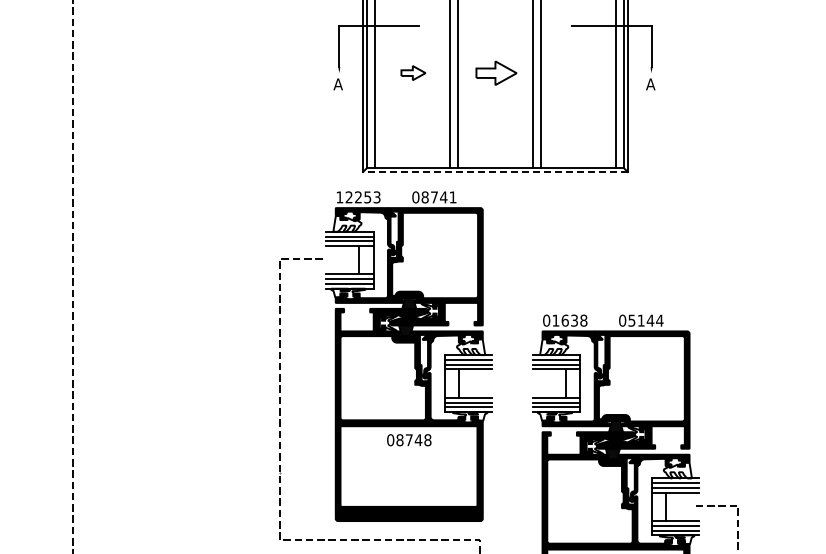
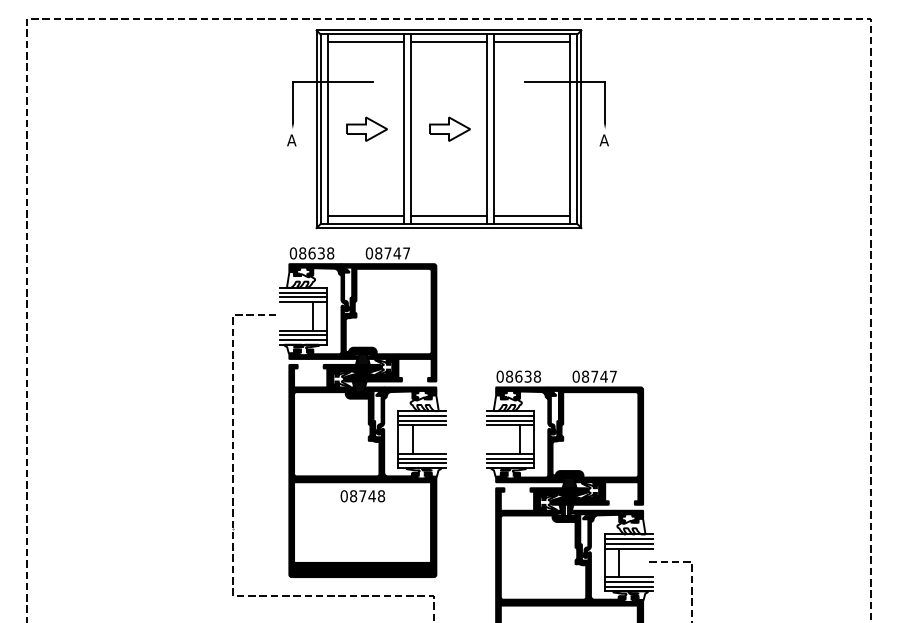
part: (412, 72) -> (366, 128), size x1.67
line: (411, 160) -> (365, 216), added
line: (494, 160) -> (448, 216), added
line: (577, 160) -> (531, 216), added
line: (494, 172) -> (448, 228), dashed -> solid
text: (357, 197) -> (311, 253), 12253 -> 08638
text: (452, 197) -> (406, 253), 08741 -> 08747
text: (555, 320) -> (509, 376), 01638 -> 08638
text: (645, 320) -> (599, 376), 05144 -> 08747

